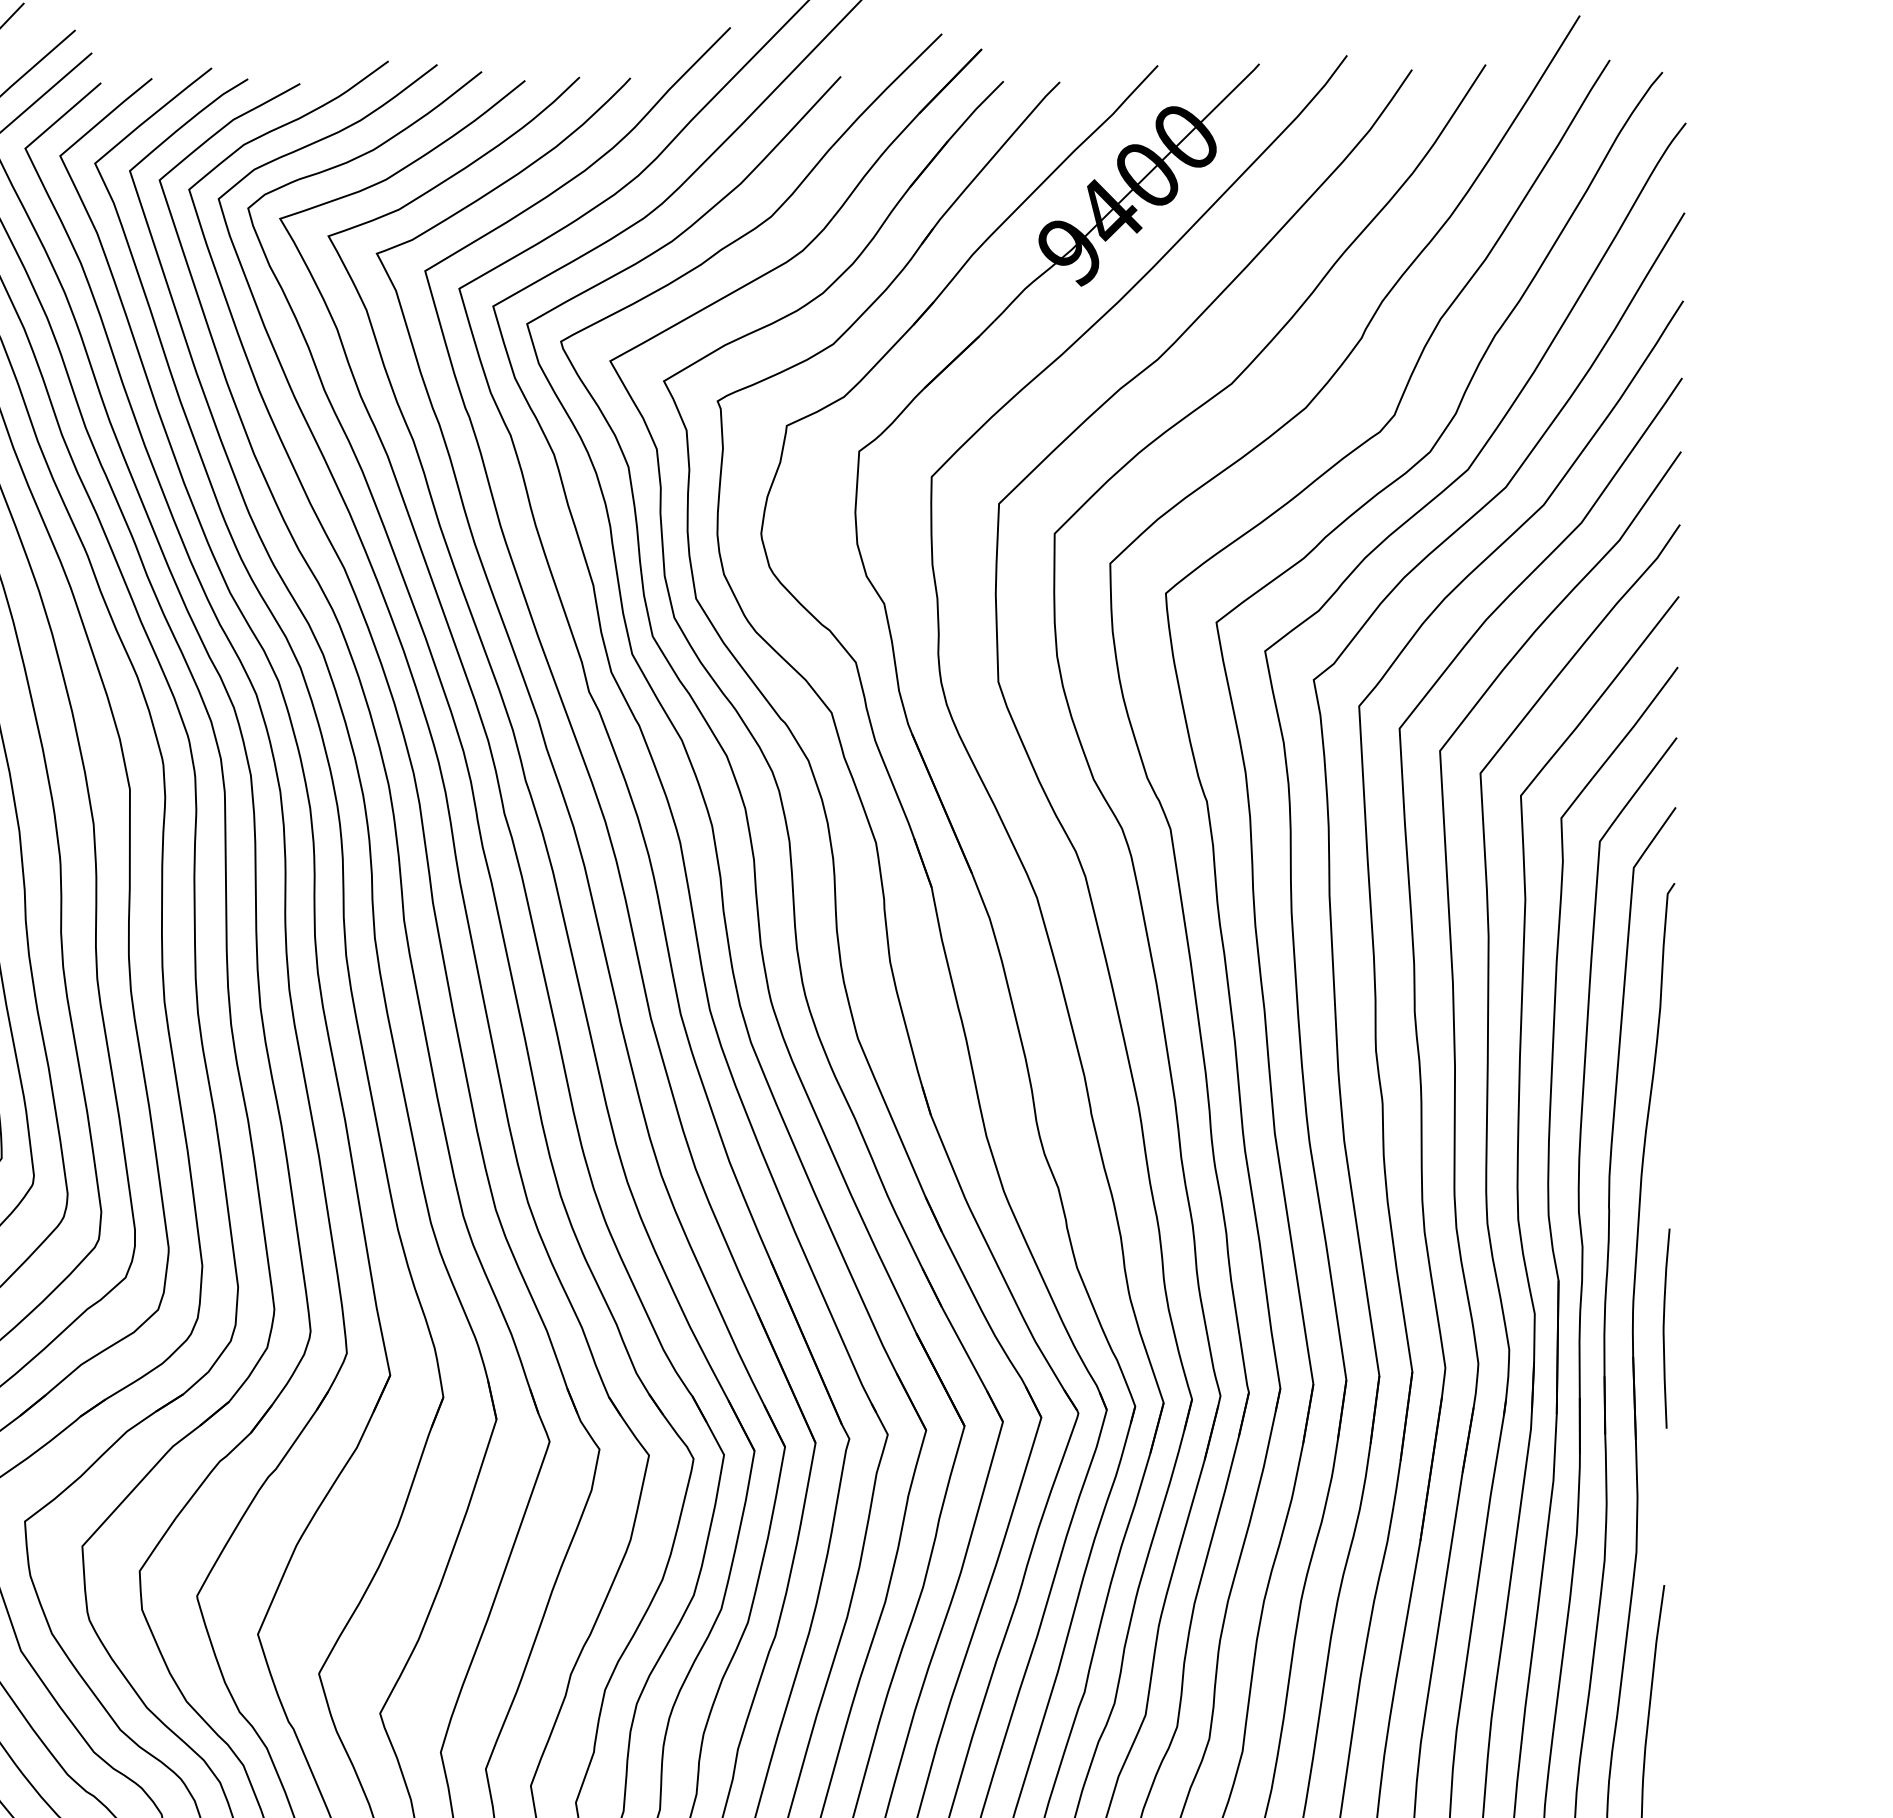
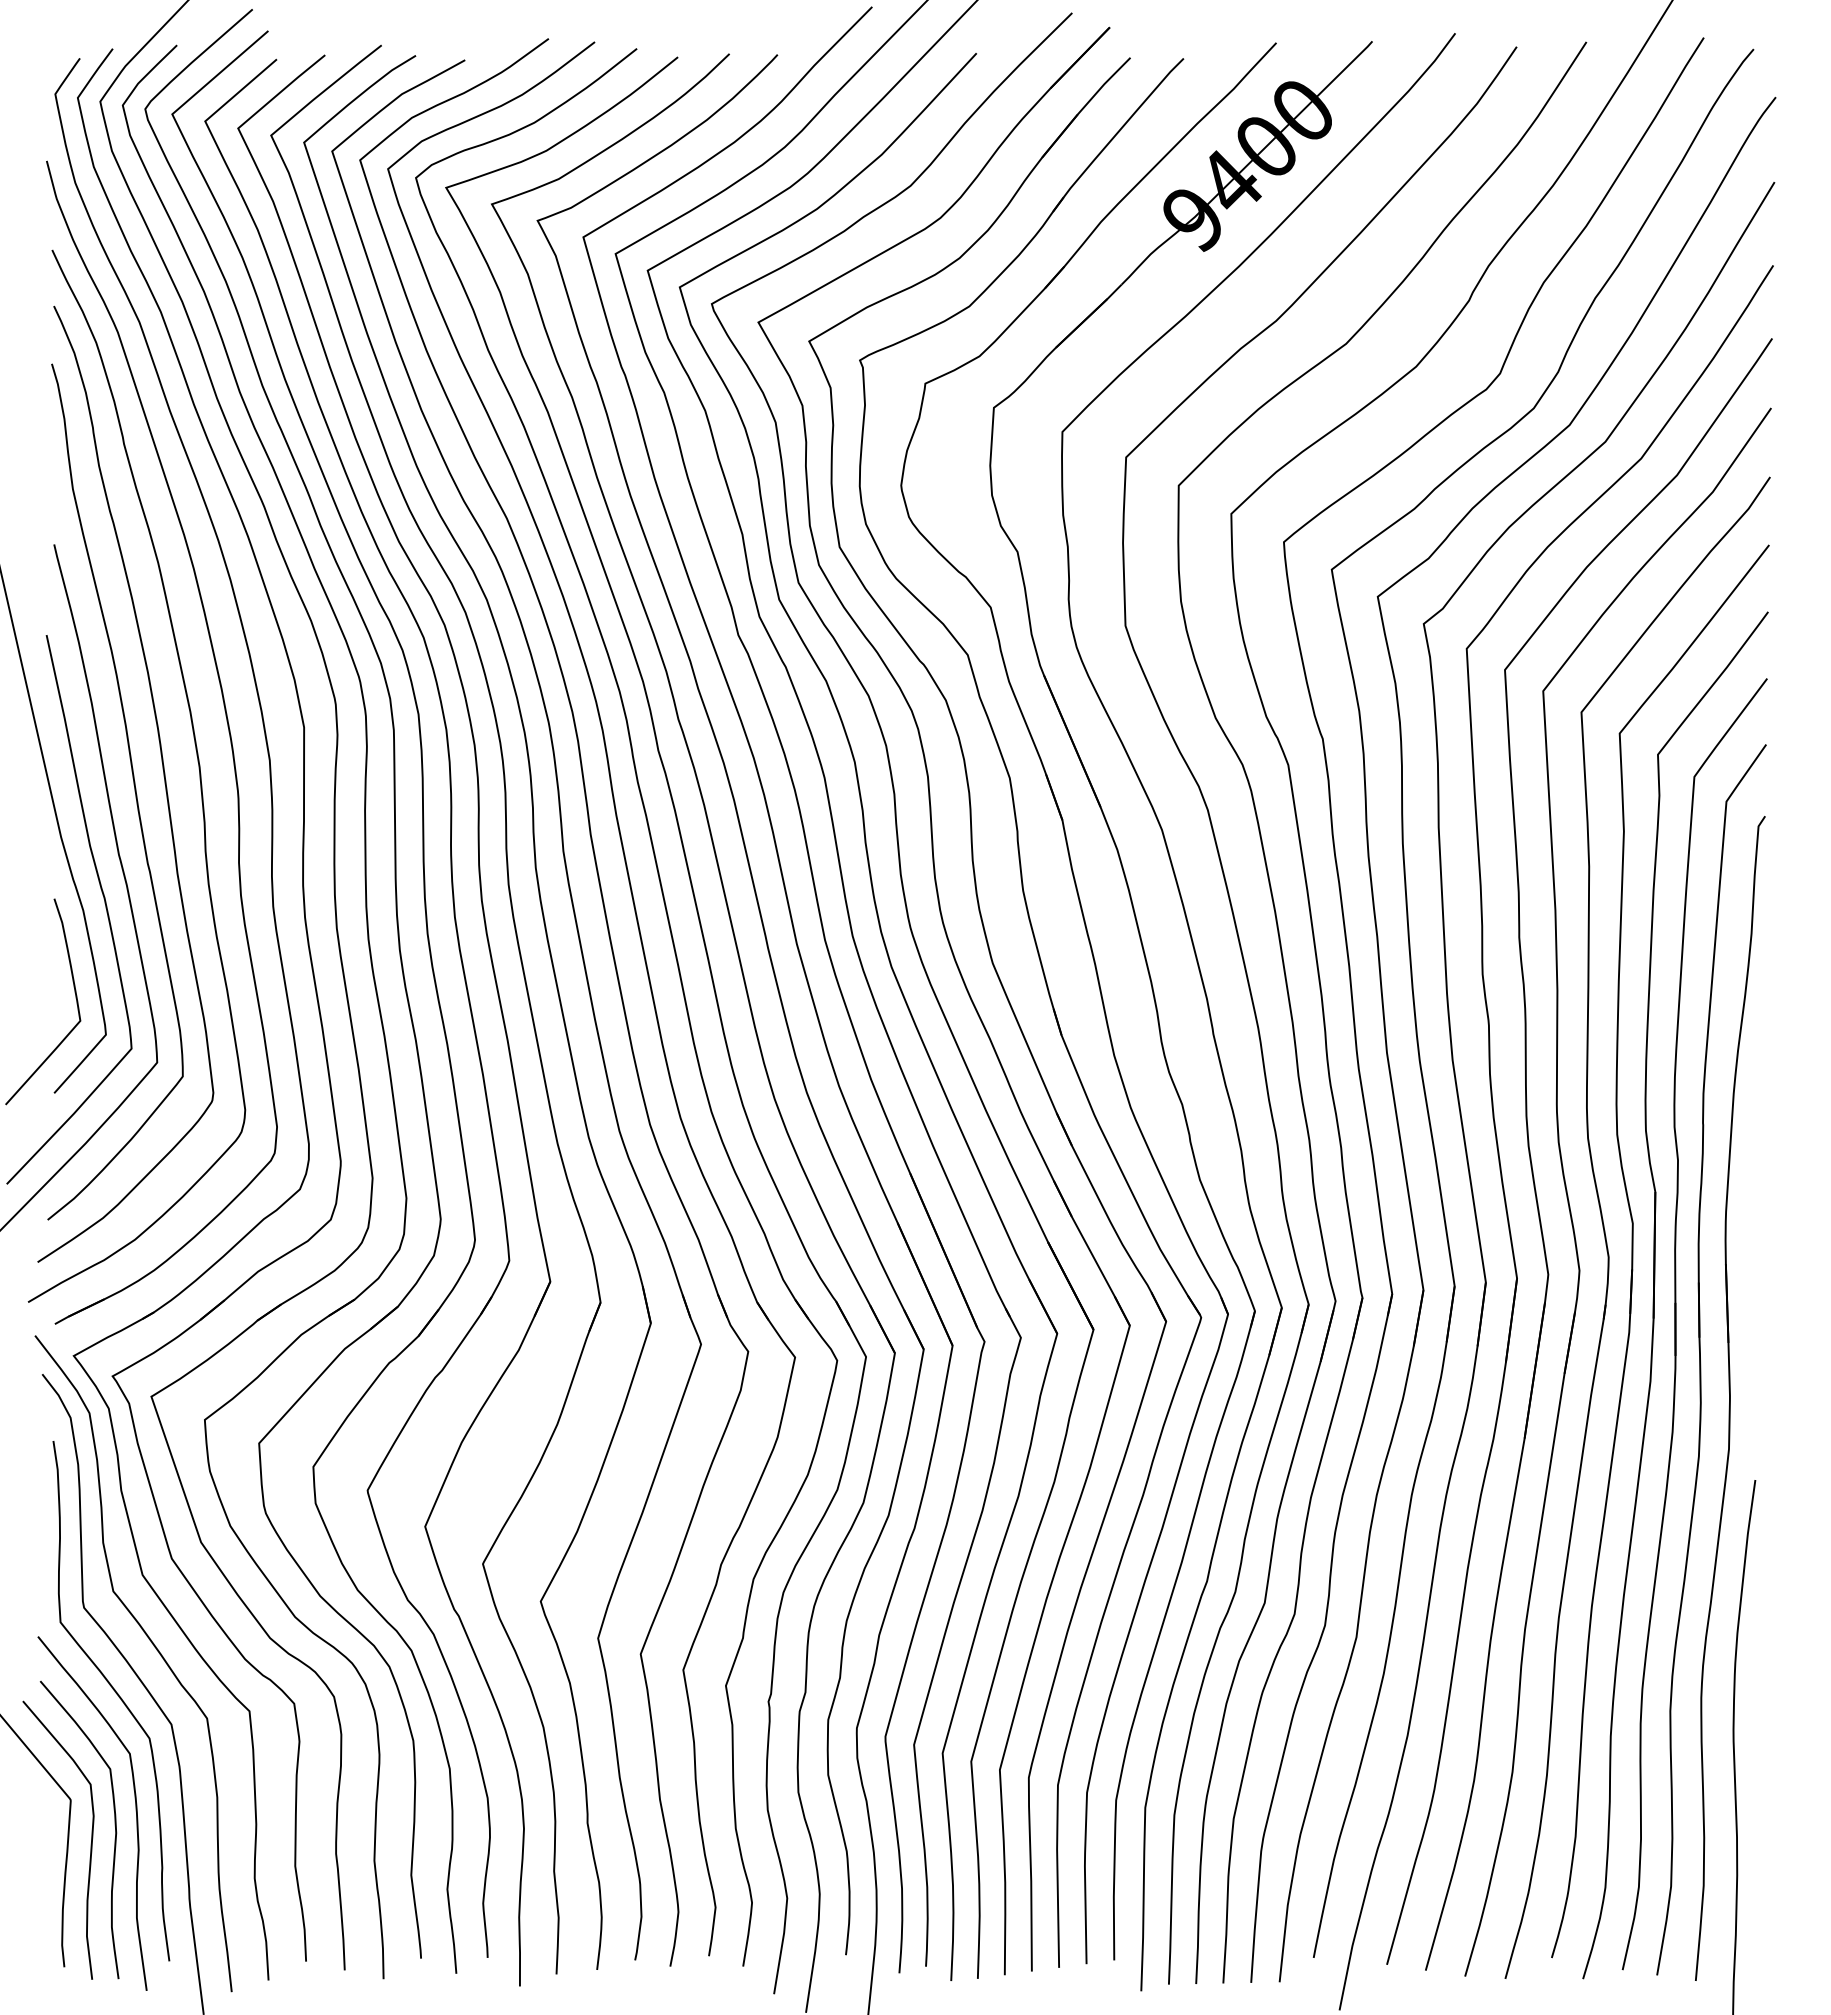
curve: (1664, 1328) -> (1755, 1237), removed

